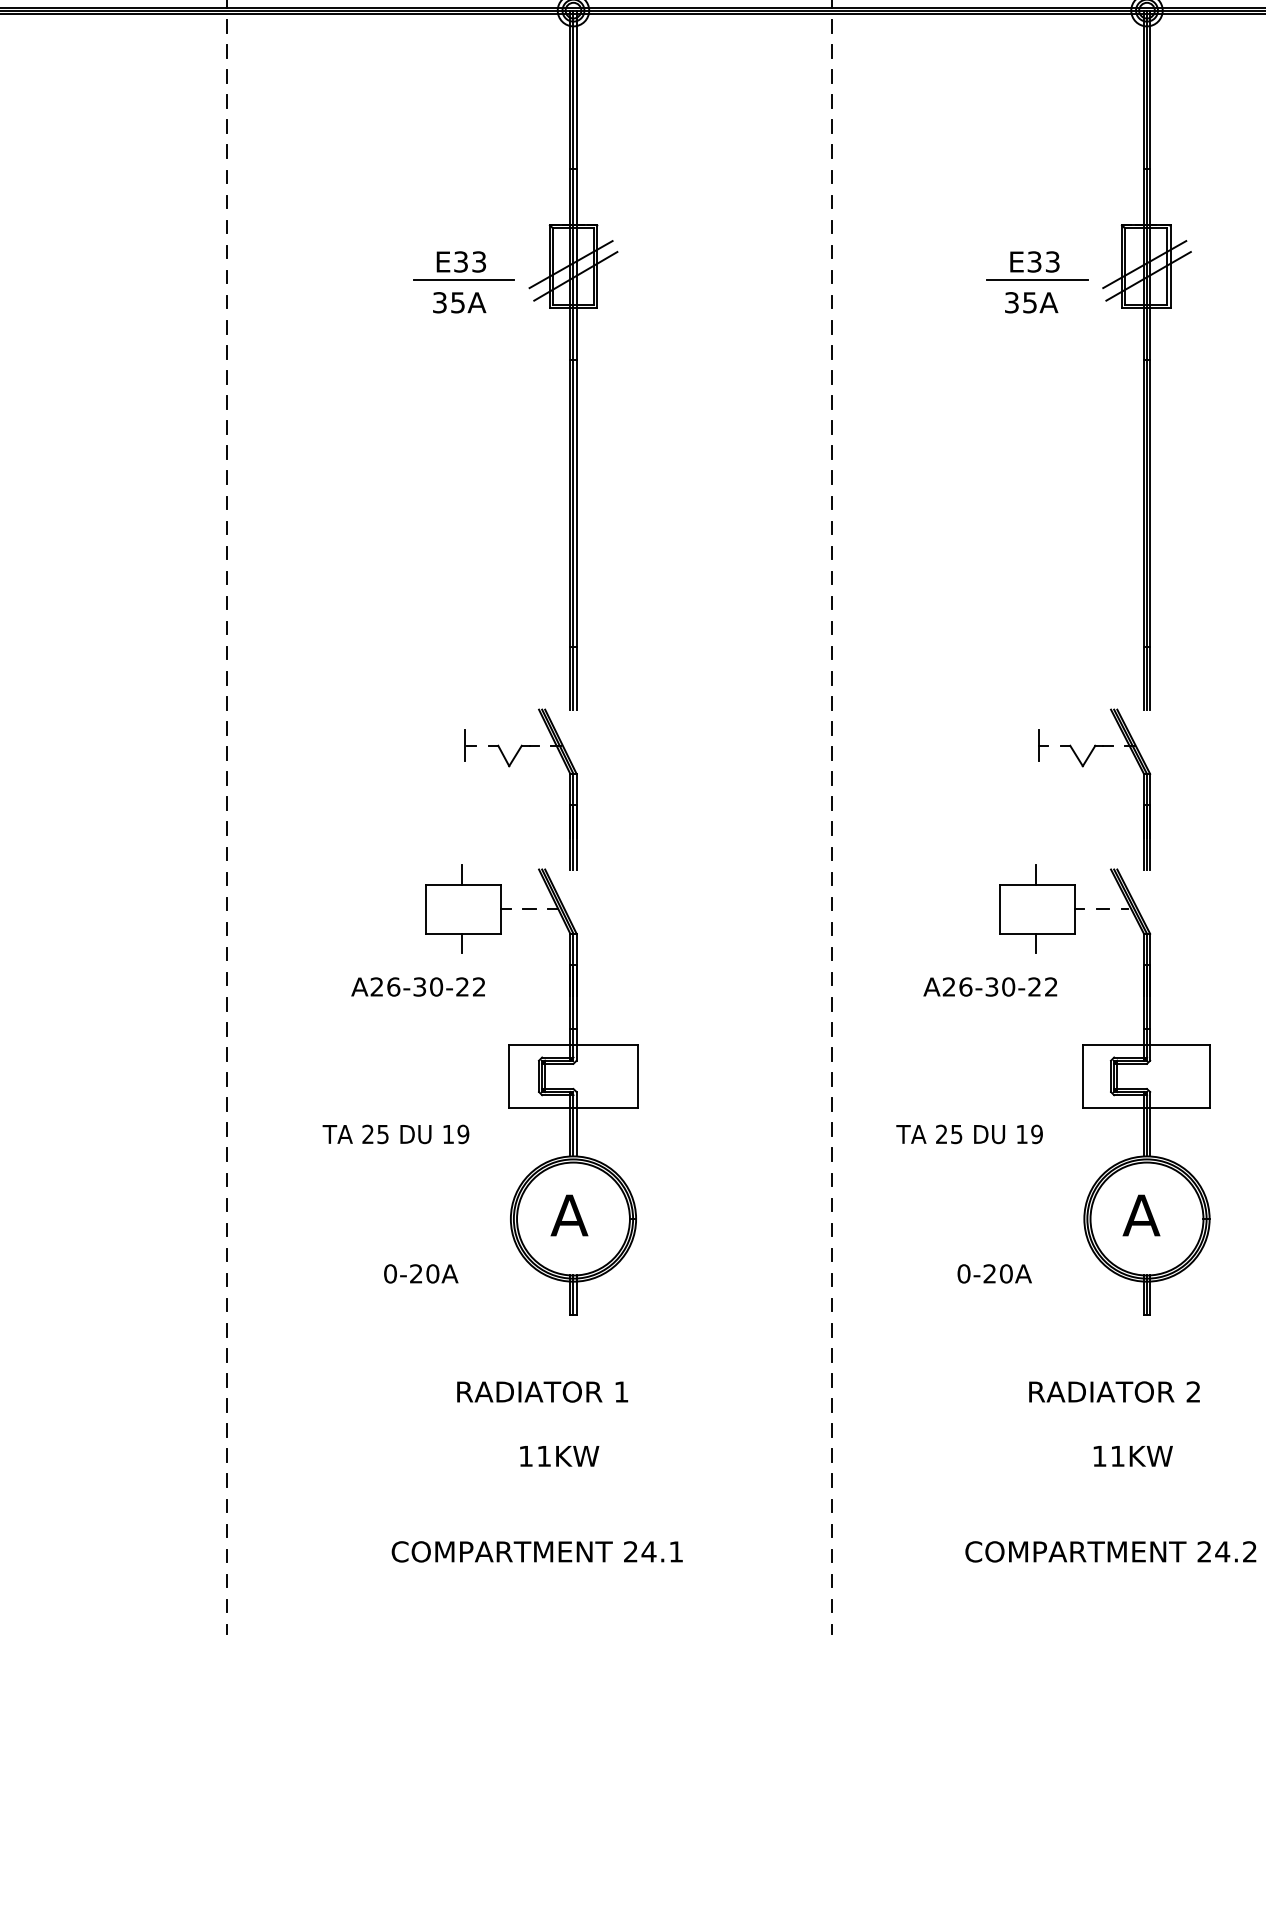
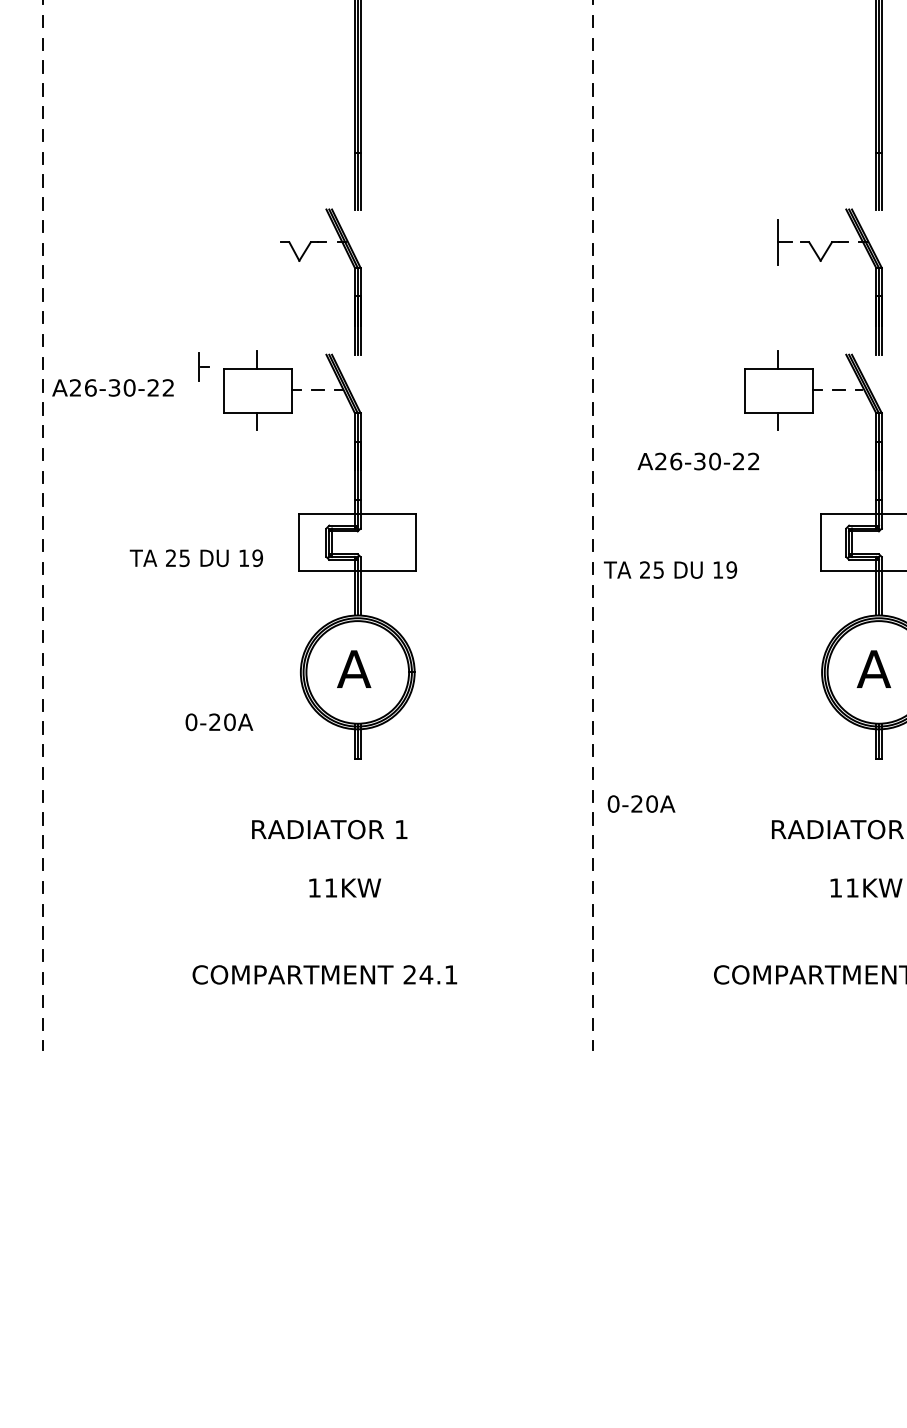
part: (470, 745) -> (204, 366), moved
part: (1043, 745) -> (784, 242), size x1.6
text: (417, 986) -> (112, 387), moved
text: (990, 986) -> (698, 461), moved
text: (395, 1134) -> (196, 558), moved
text: (969, 1134) -> (670, 570), moved
text: (994, 1273) -> (641, 803), moved

